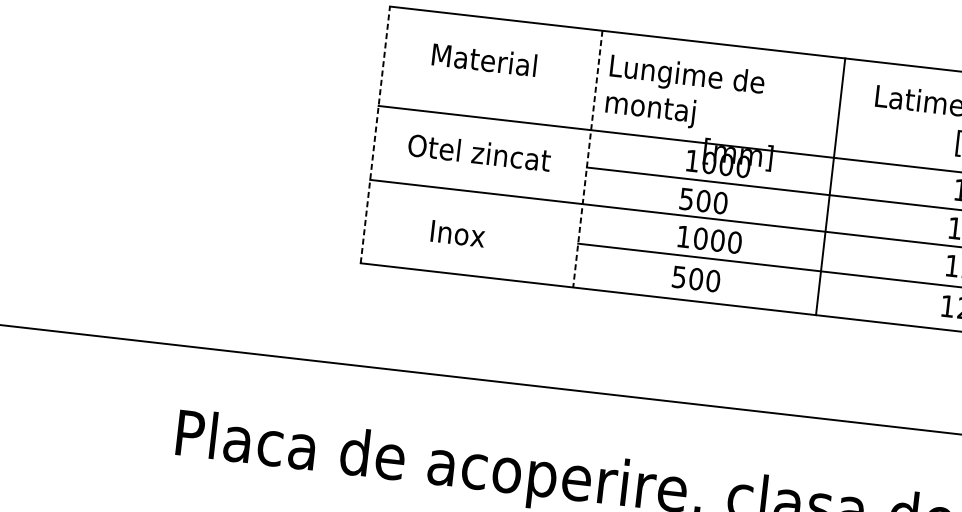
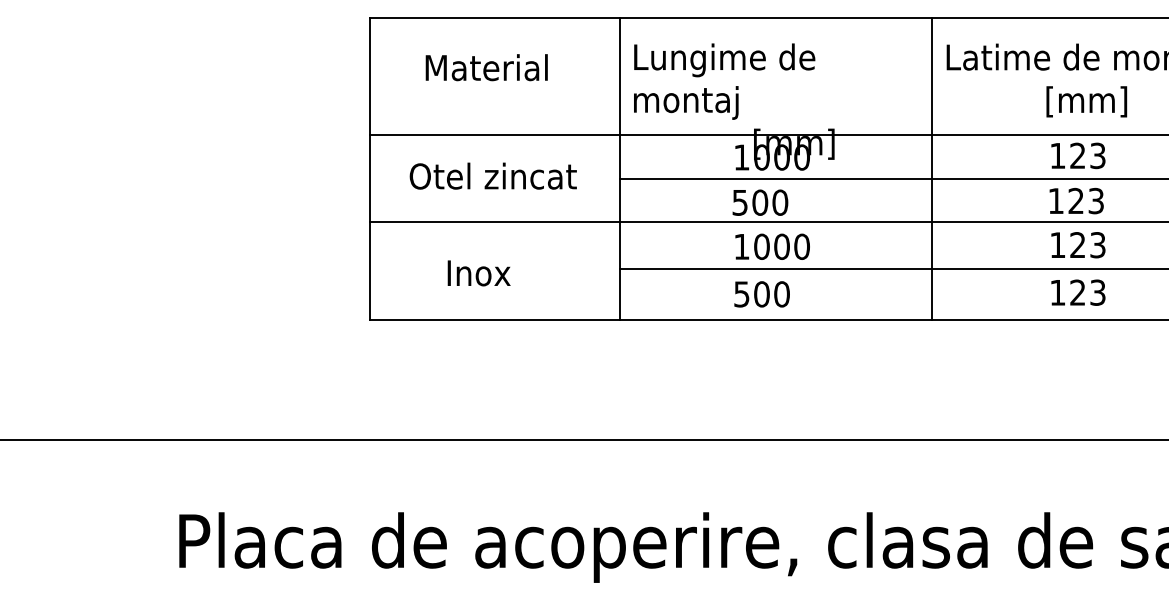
line: (375, 134) -> (369, 168), dashed -> solid
line: (588, 159) -> (620, 169), dashed -> solid
line: (830, 186) -> (931, 169), moved

